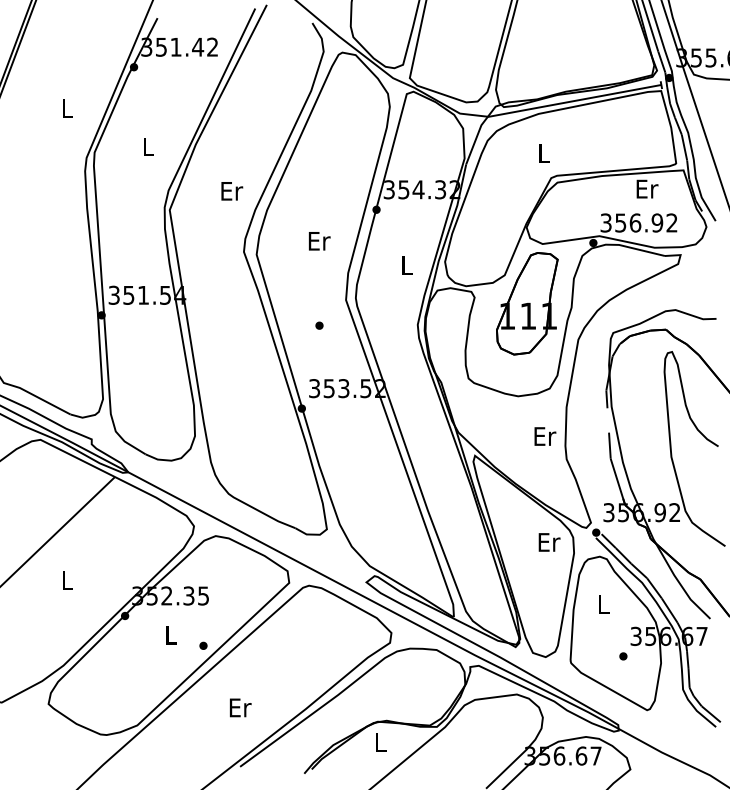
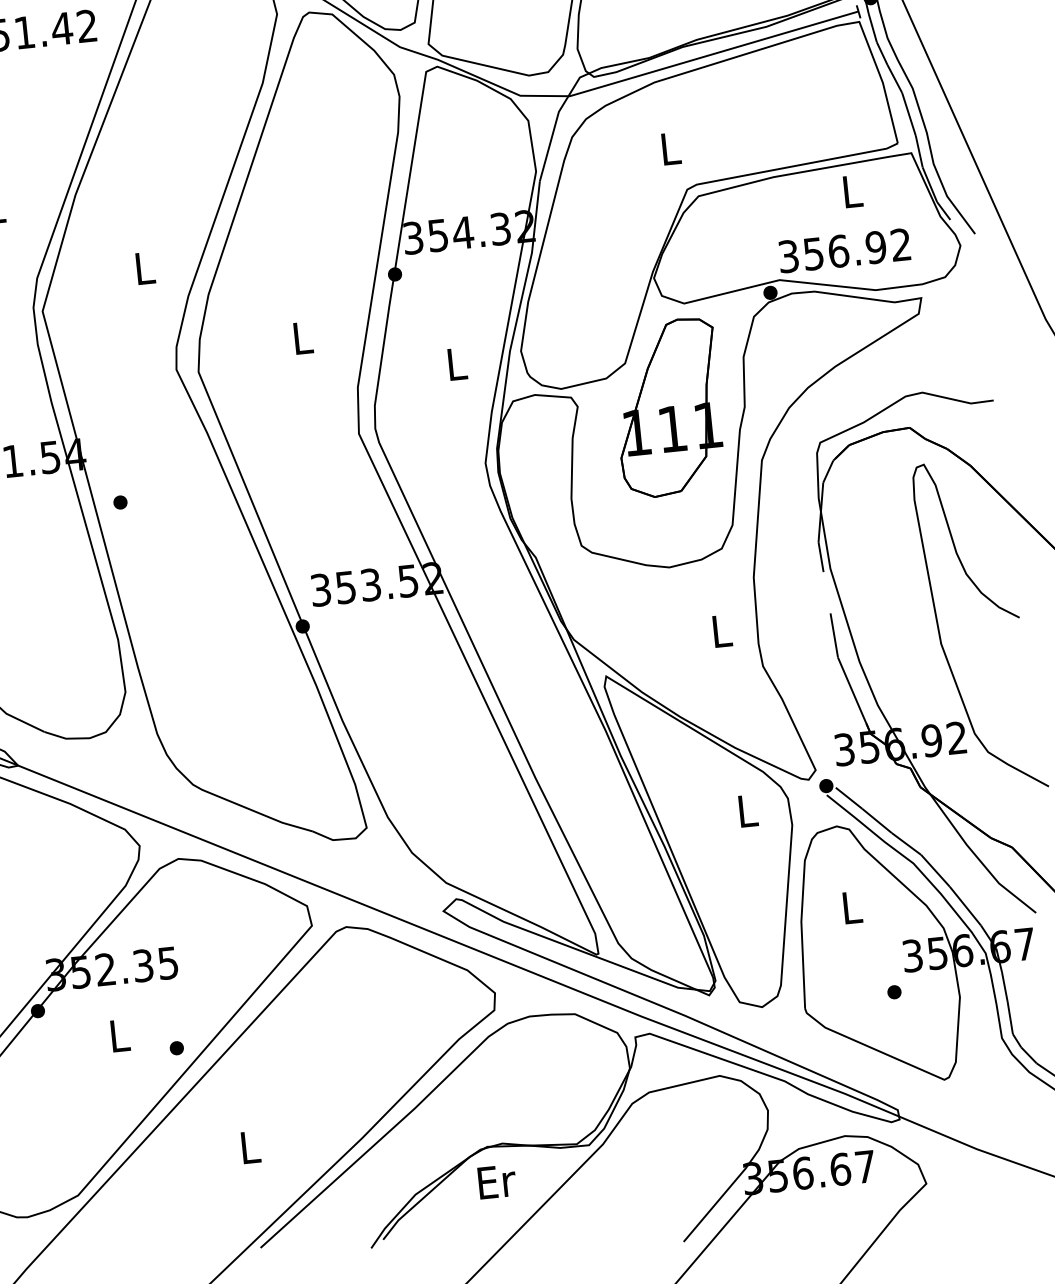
text: (647, 188) -> (853, 190), Er -> L
text: (232, 191) -> (146, 268), Er -> L
text: (319, 241) -> (303, 338), Er -> L
part: (319, 325) -> (120, 502), moved
text: (545, 436) -> (722, 631), Er -> L
text: (549, 542) -> (748, 811), Er -> L
text: (240, 707) -> (250, 1146), Er -> L
text: (381, 742) -> (497, 1181), L -> Er

